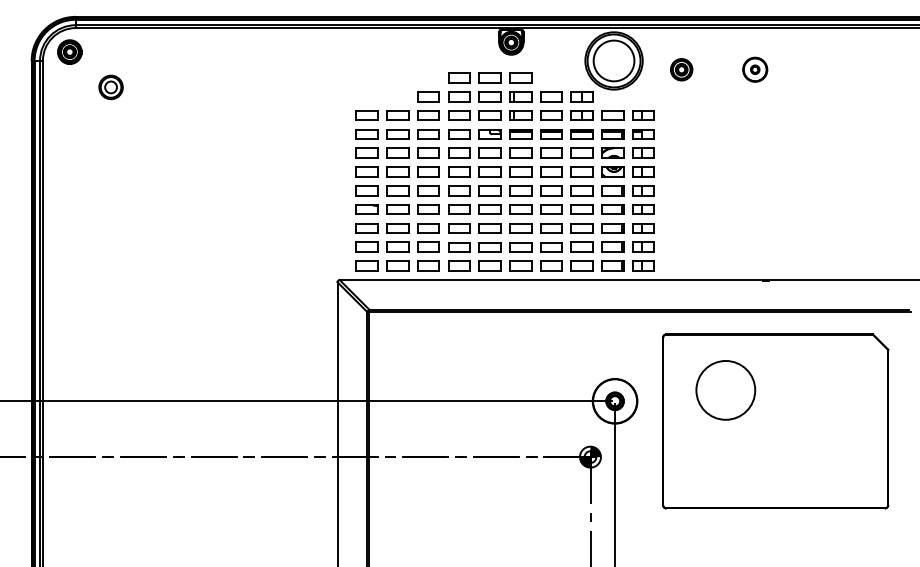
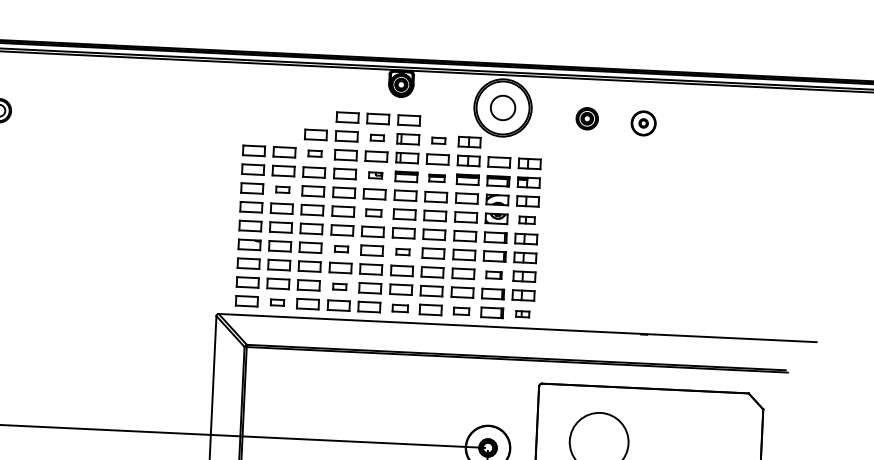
circle: (613, 60) -> (502, 107), size x0.6
part: (681, 69) -> (587, 118), moved
part: (489, 96) -> (376, 137), size x0.6
part: (551, 96) -> (438, 140), size x0.6
part: (428, 115) -> (315, 153), size x0.6
part: (489, 134) -> (375, 175), size x0.6
part: (551, 134) -> (437, 178), size x0.7
part: (397, 152) -> (282, 189), size x0.6
part: (489, 171) -> (373, 212), size x0.7
part: (643, 171) -> (527, 219), size x0.7
part: (459, 209) -> (341, 249), size x0.6
part: (520, 209) -> (402, 251), size x0.6
part: (612, 228) -> (493, 275), size x0.7
part: (459, 247) -> (339, 287), size x0.6
part: (397, 265) -> (277, 302), size x0.6
part: (520, 265) -> (399, 307), size x0.7
part: (581, 265) -> (460, 310), size x0.7
part: (643, 265) -> (522, 313), size x0.6

